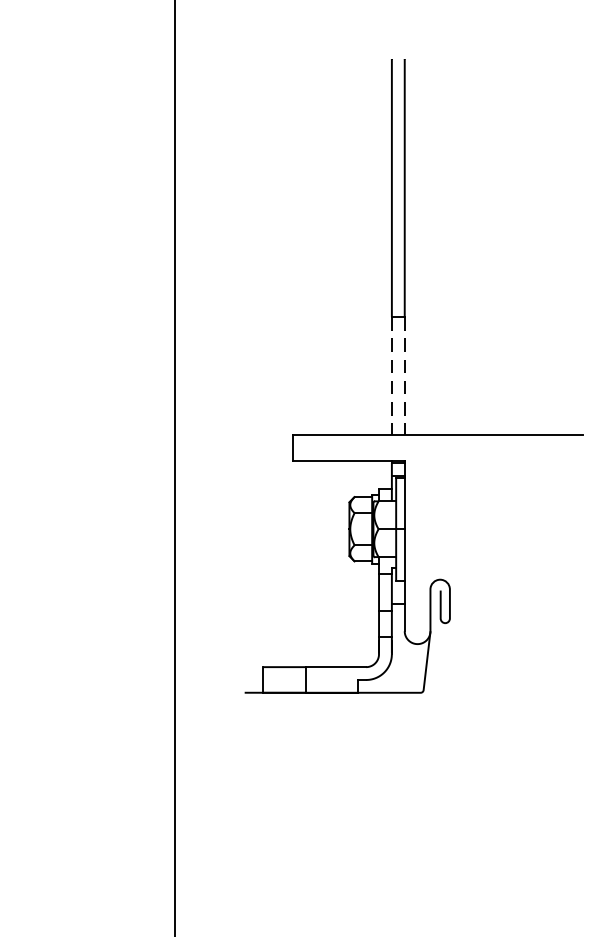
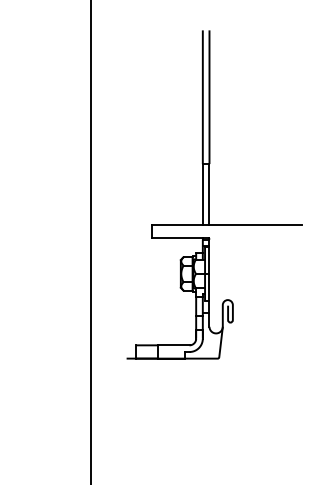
line: (391, 375) -> (202, 194), dashed -> solid
line: (404, 375) -> (209, 194), dashed -> solid

